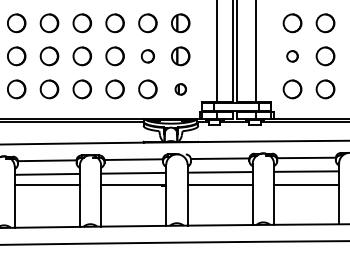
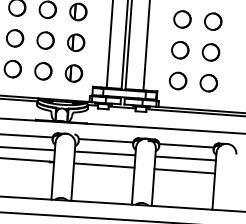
part: (147, 56) -> (45, 40), size x1.43
part: (292, 56) -> (180, 50), size x1.67
part: (180, 89) -> (73, 73), size x1.67

